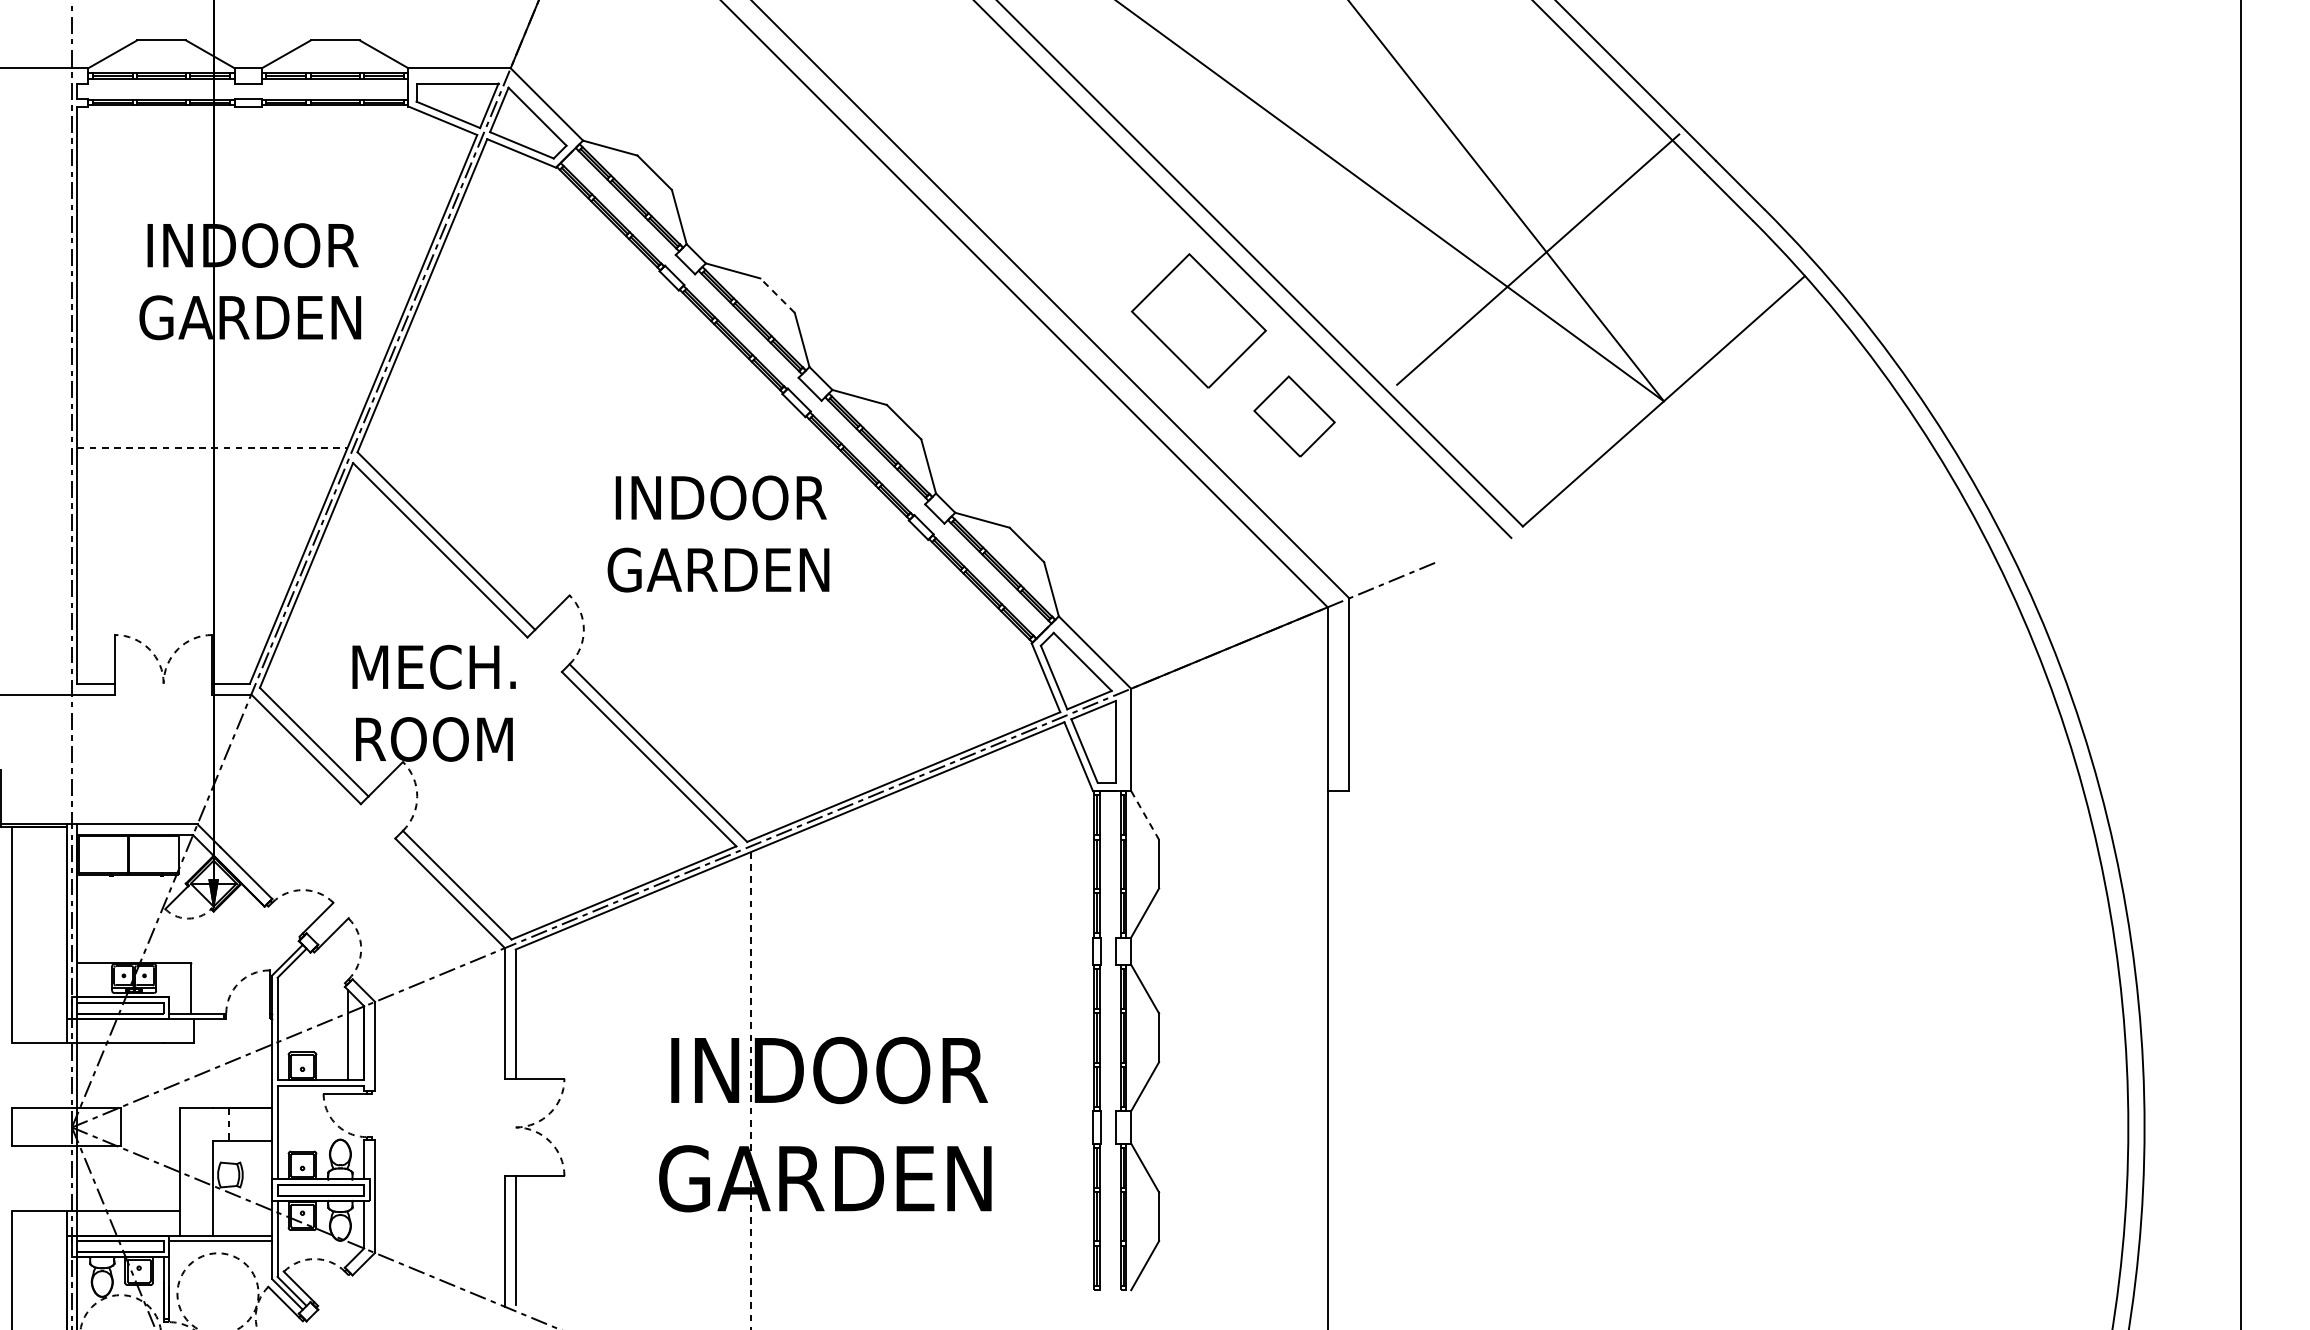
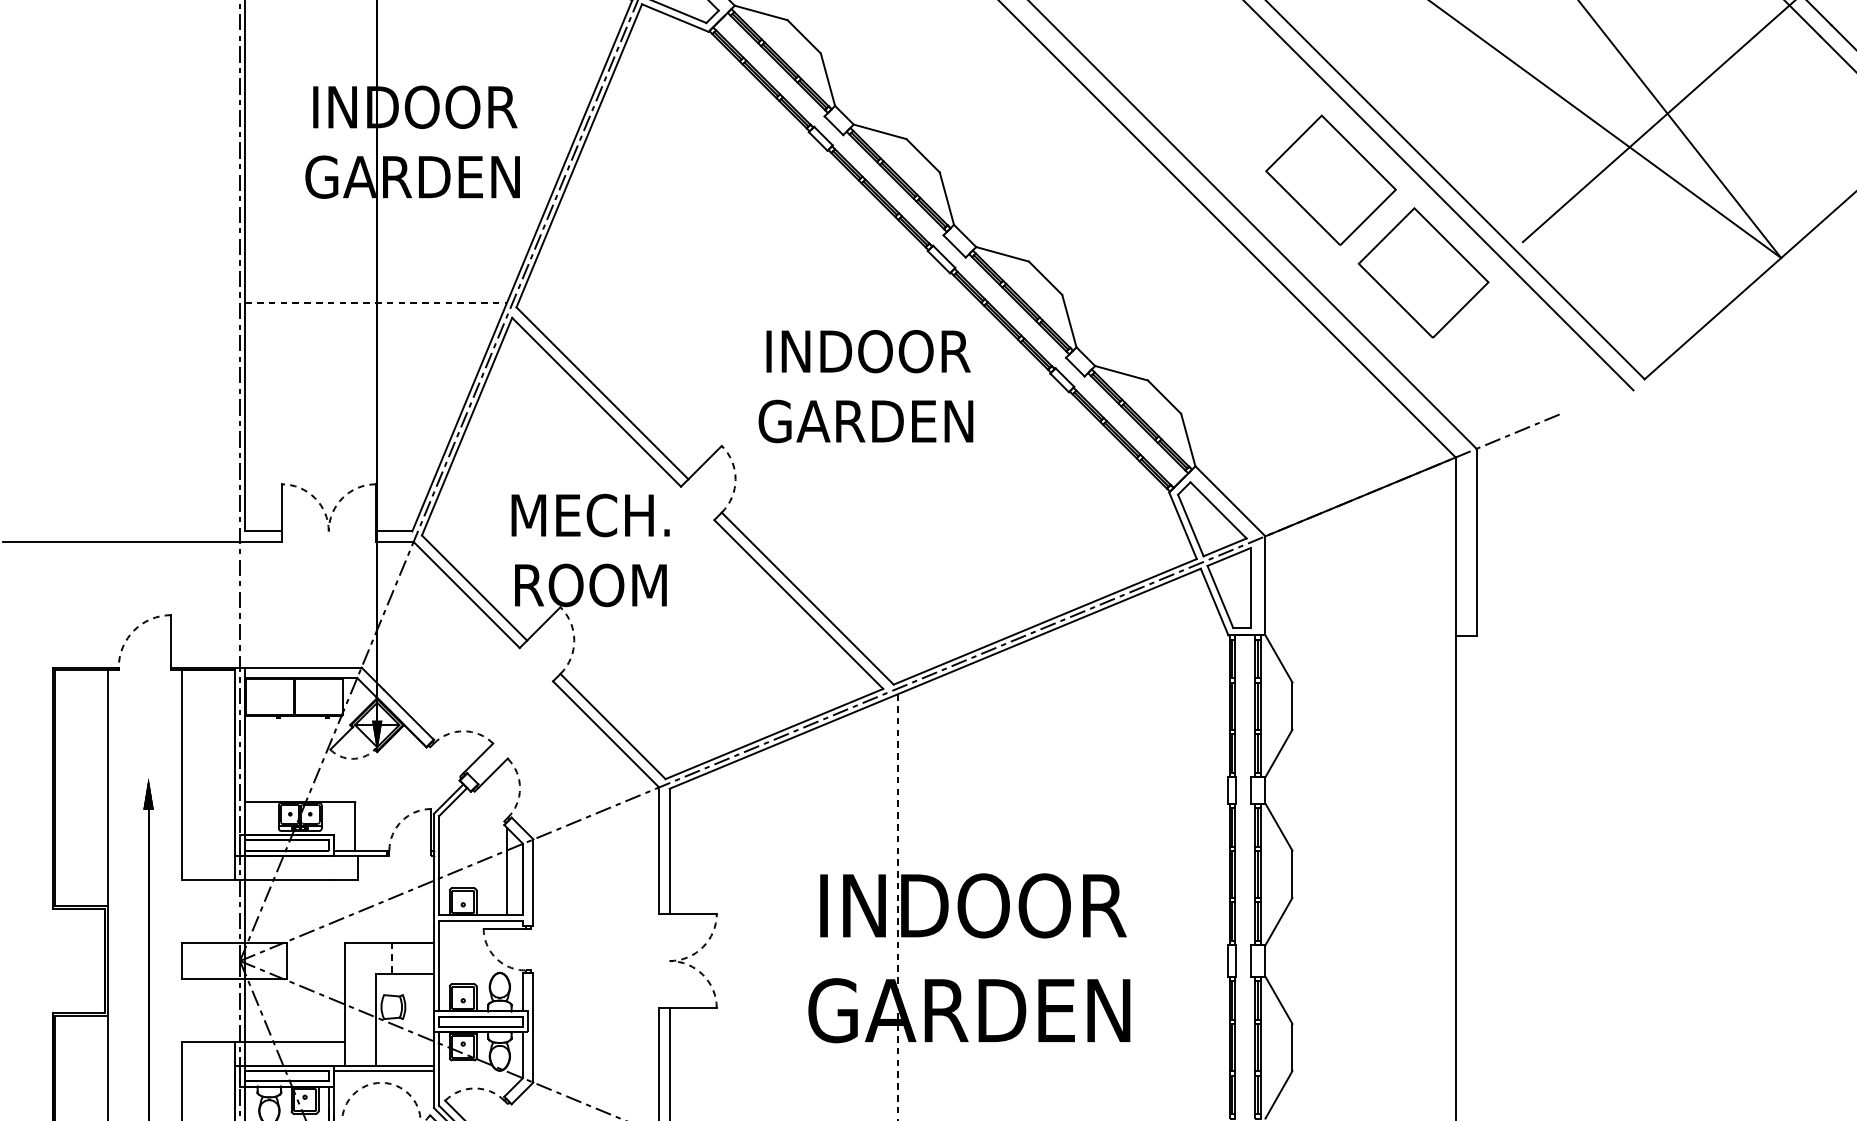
line: (777, 295) -> (923, 155), dashed -> solid
part: (1294, 416) -> (1423, 272), size x1.67
line: (1145, 815) -> (1279, 659), dashed -> solid

